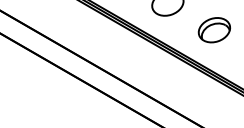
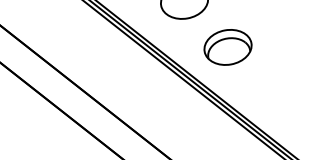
part: (213, 30) -> (226, 47), moved

